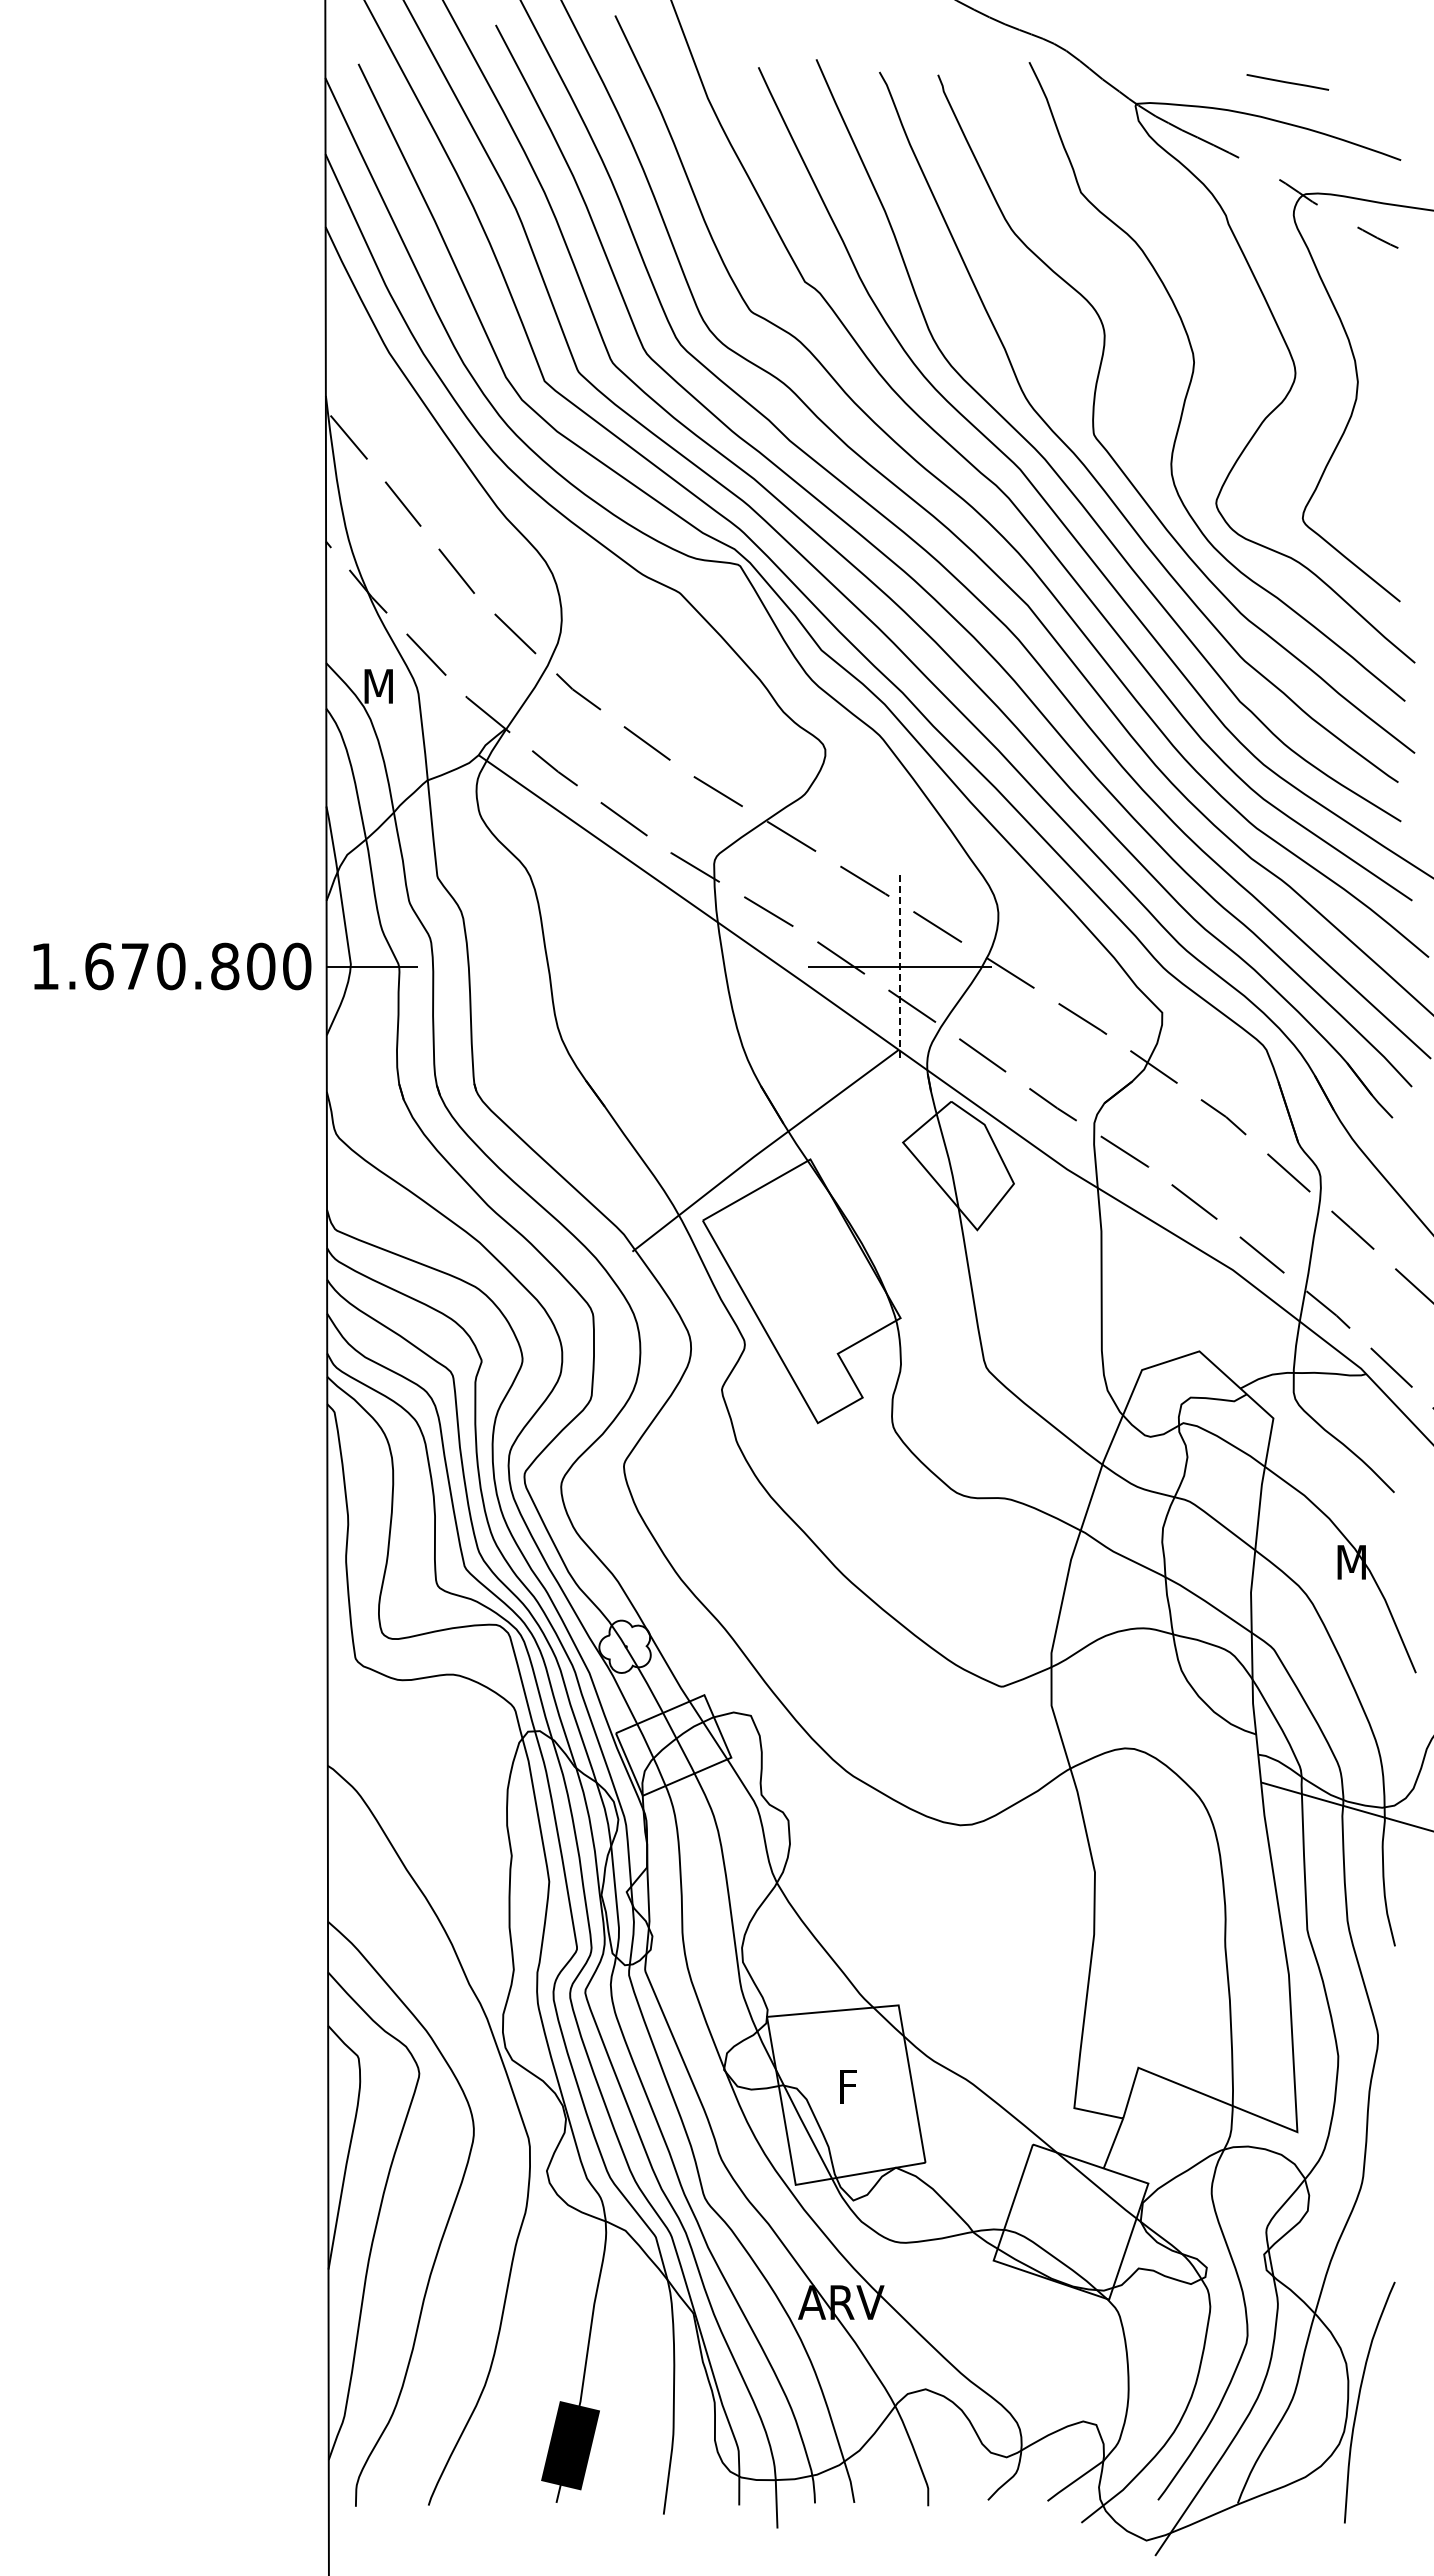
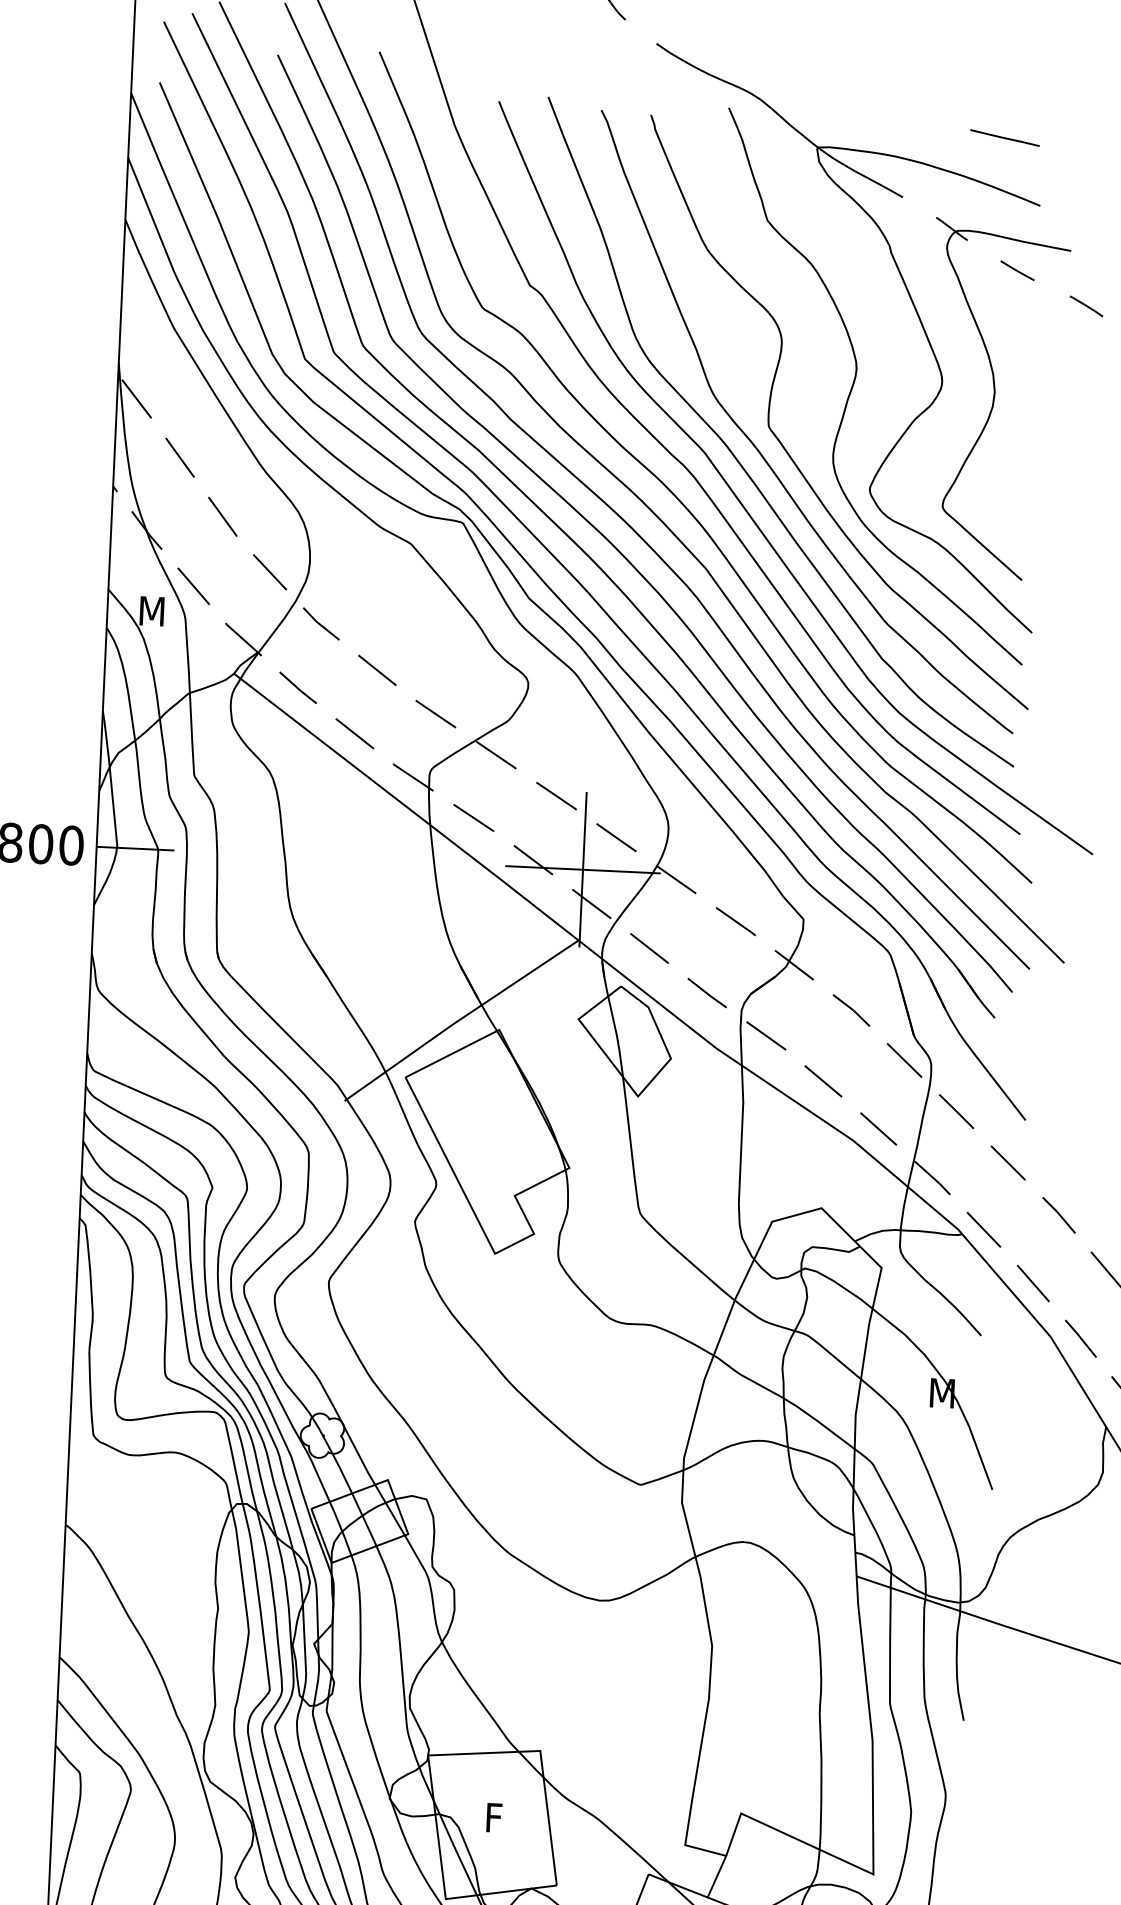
line: (1287, 82) -> (1004, 138), moved
line: (900, 966) -> (583, 869), dashed -> solid

